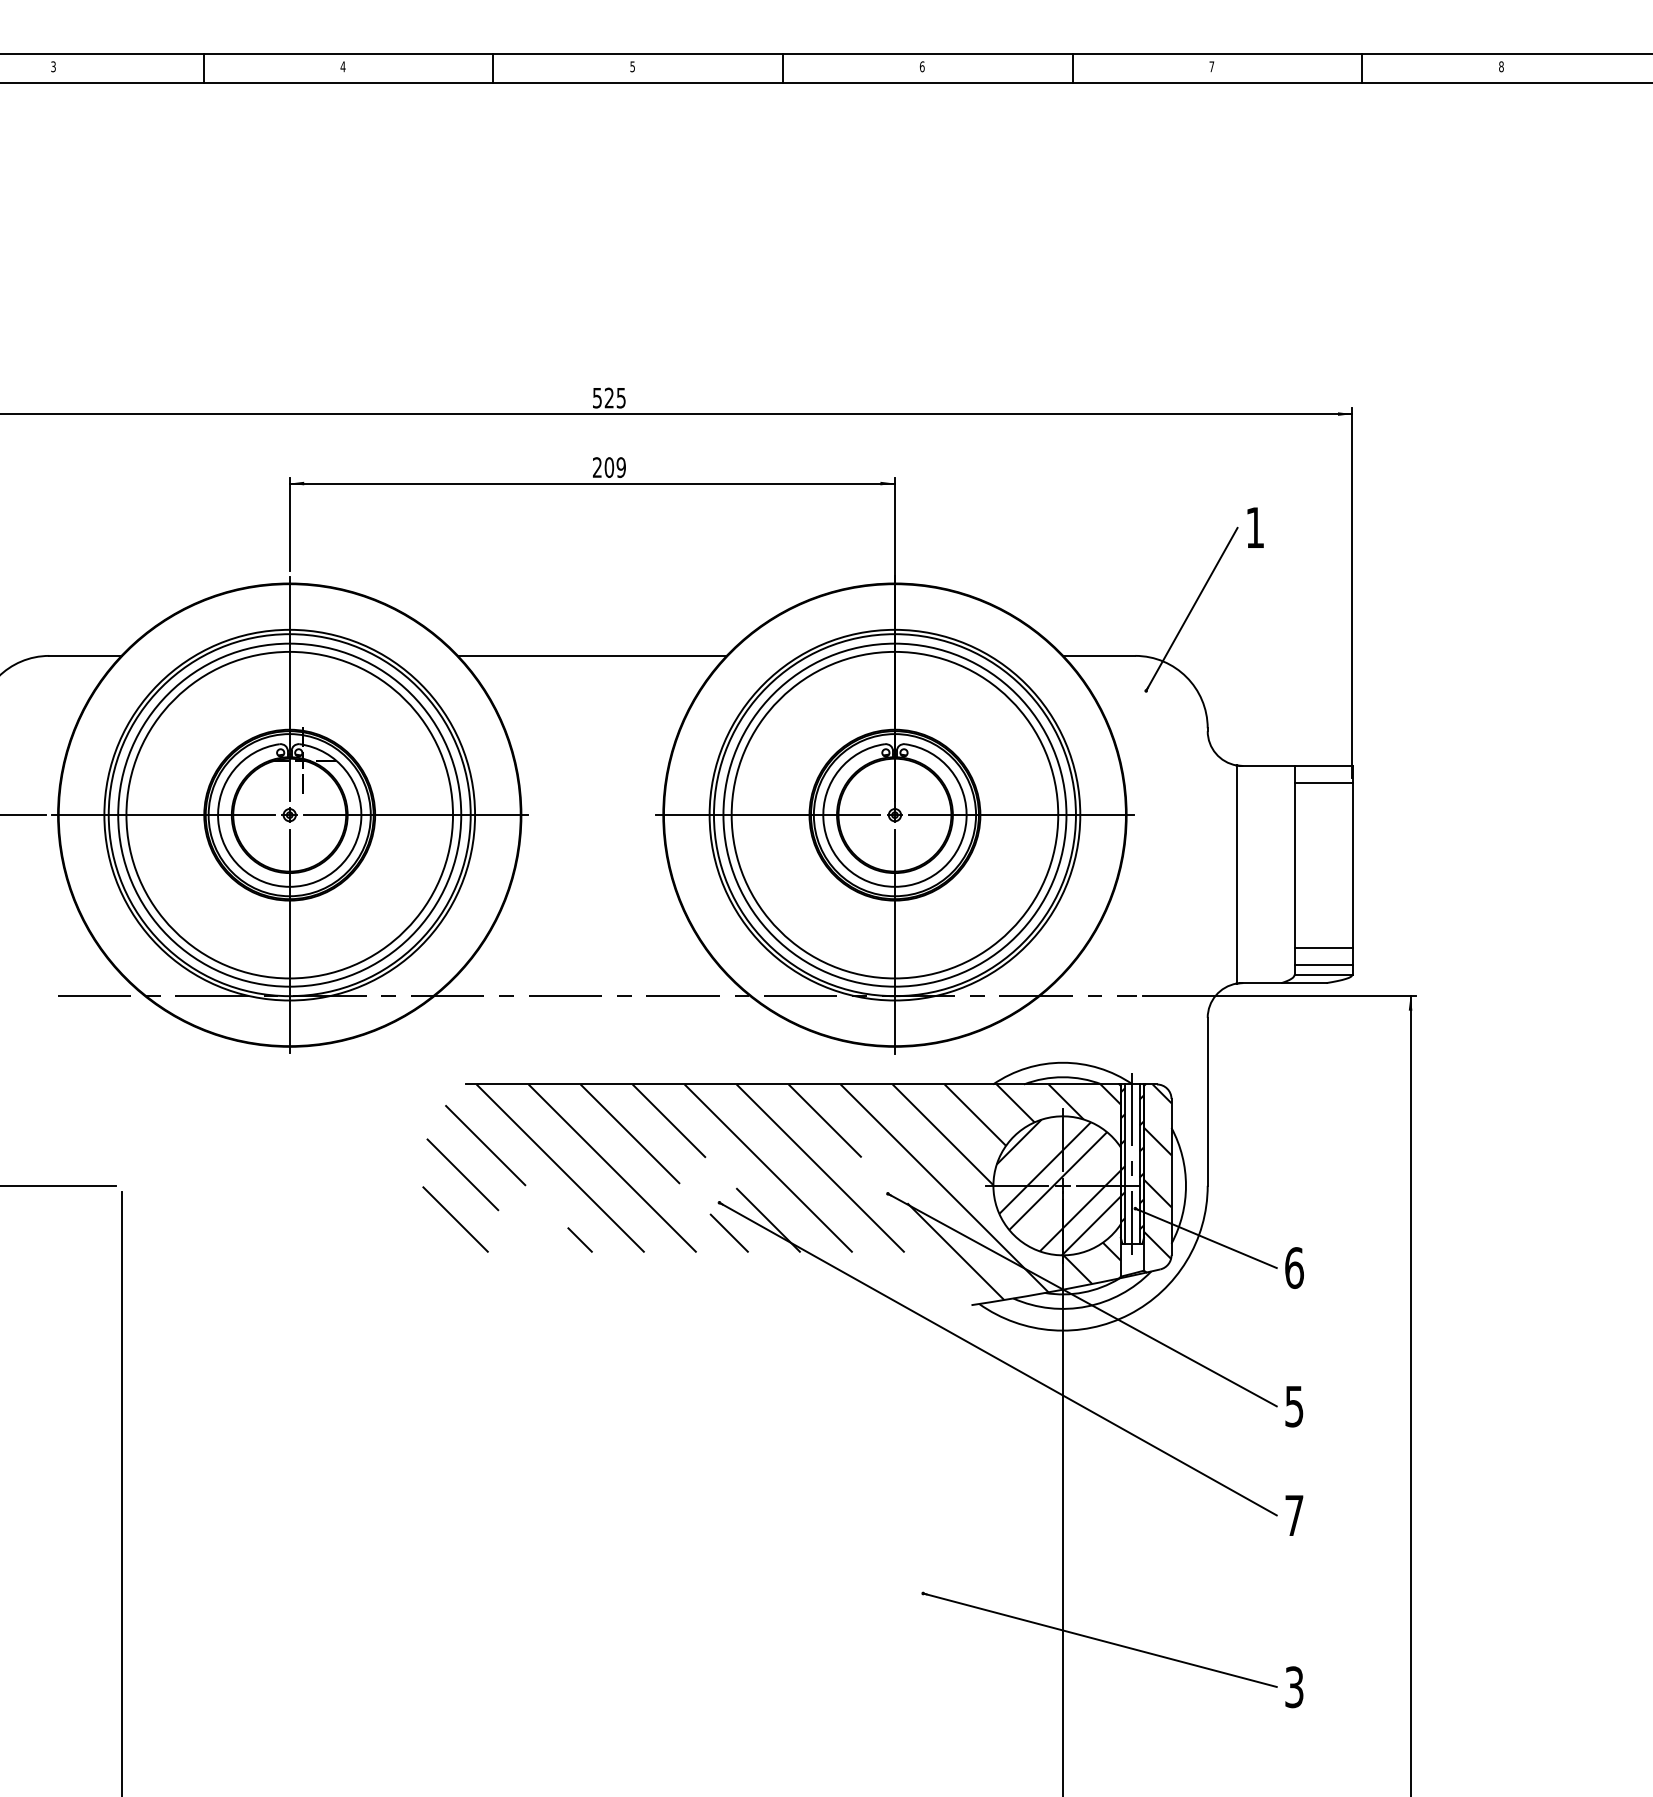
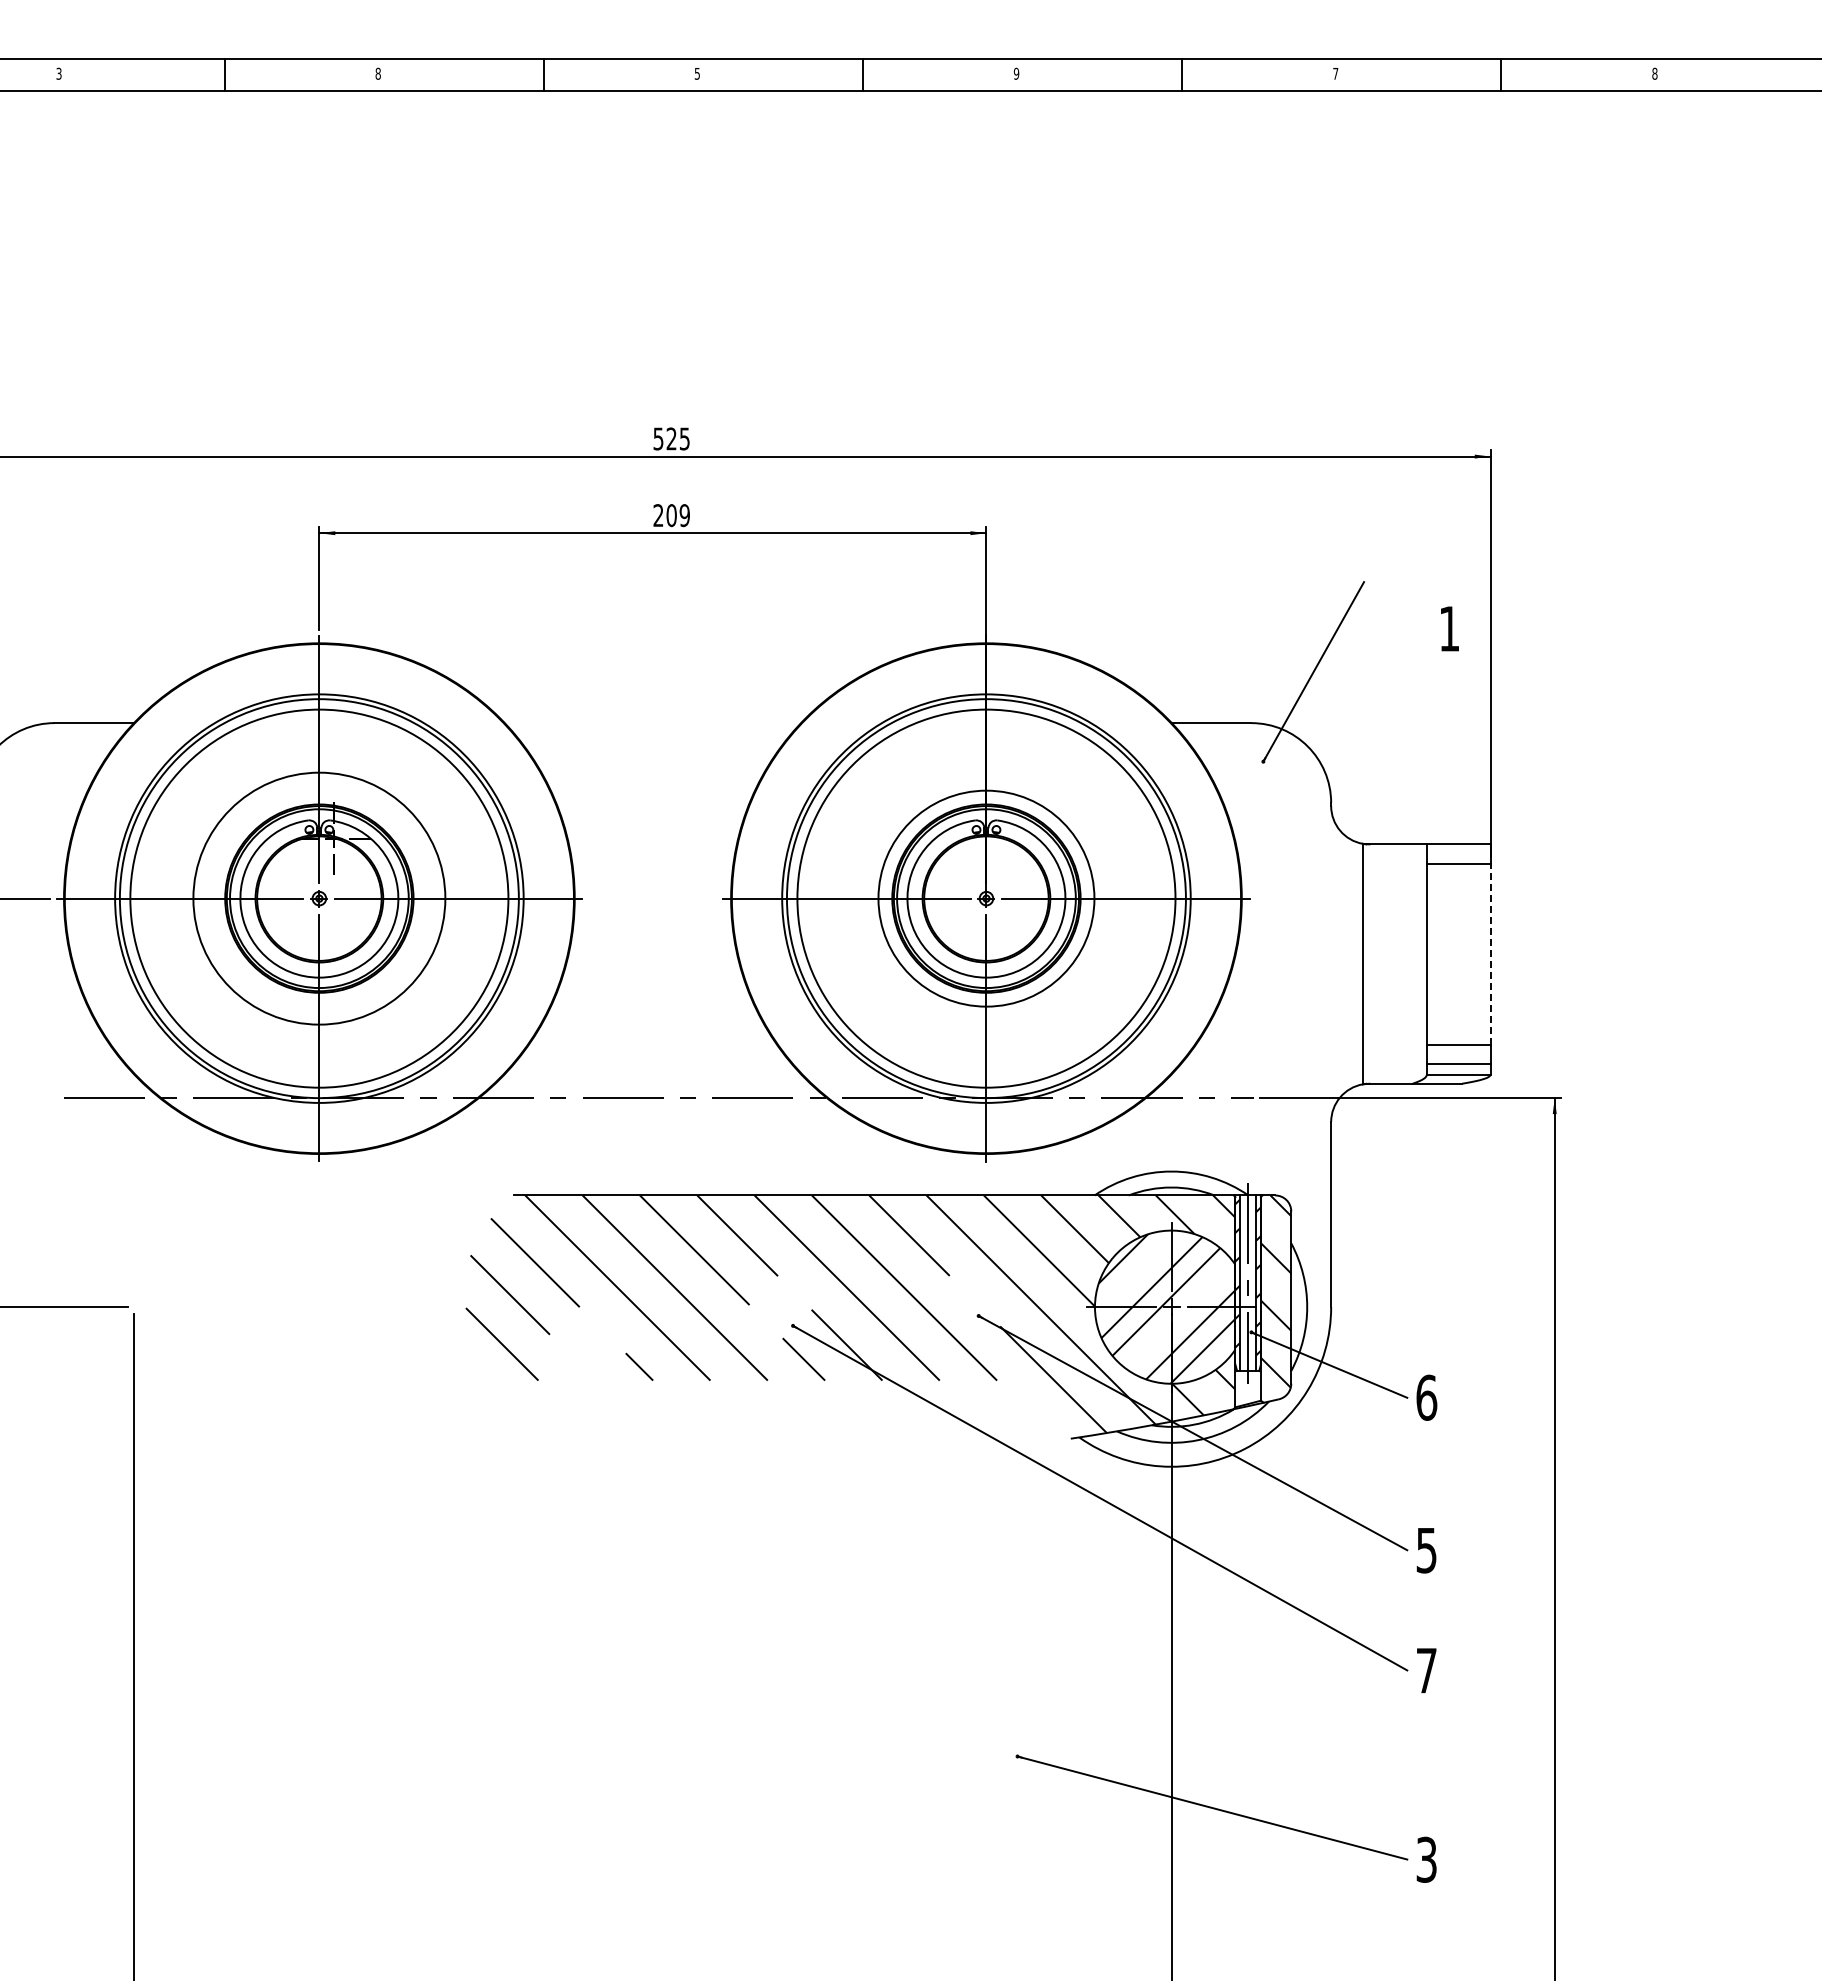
text: (343, 66) -> (378, 73), 4 -> 8
text: (922, 66) -> (1016, 73), 6 -> 9
text: (1255, 527) -> (1449, 628), moved
line: (591, 656) -> (652, 723), removed
circle: (289, 815) -> (319, 898), size x0.7
circle: (895, 815) -> (986, 898), size x0.6
line: (1352, 865) -> (1490, 954), solid -> dashed

